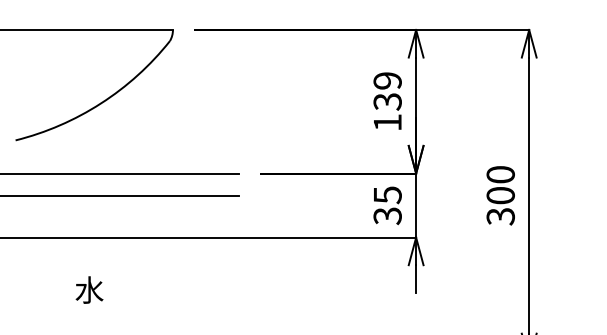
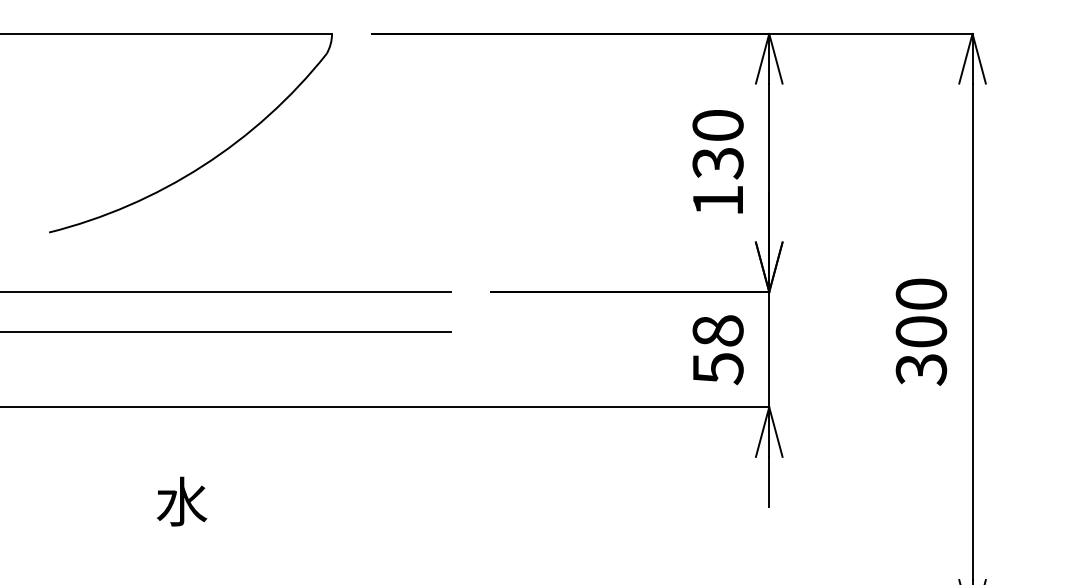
text: (387, 80) -> (717, 124), 139 -> 130
text: (387, 205) -> (717, 349), 35 -> 58

